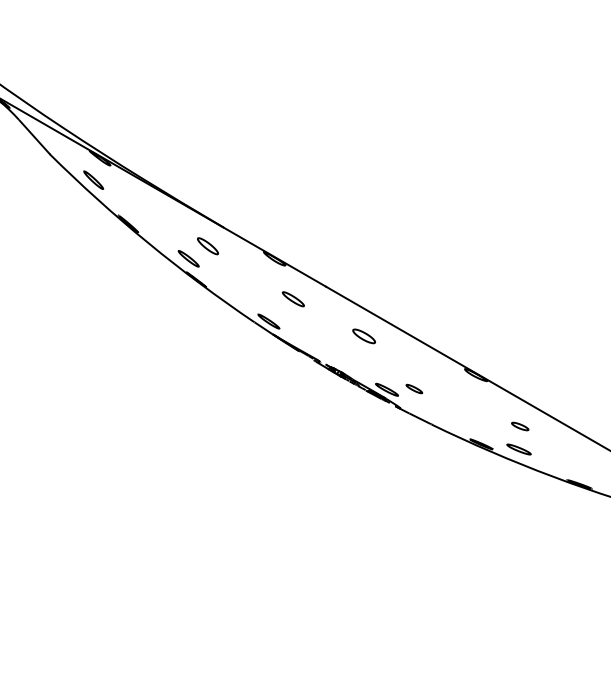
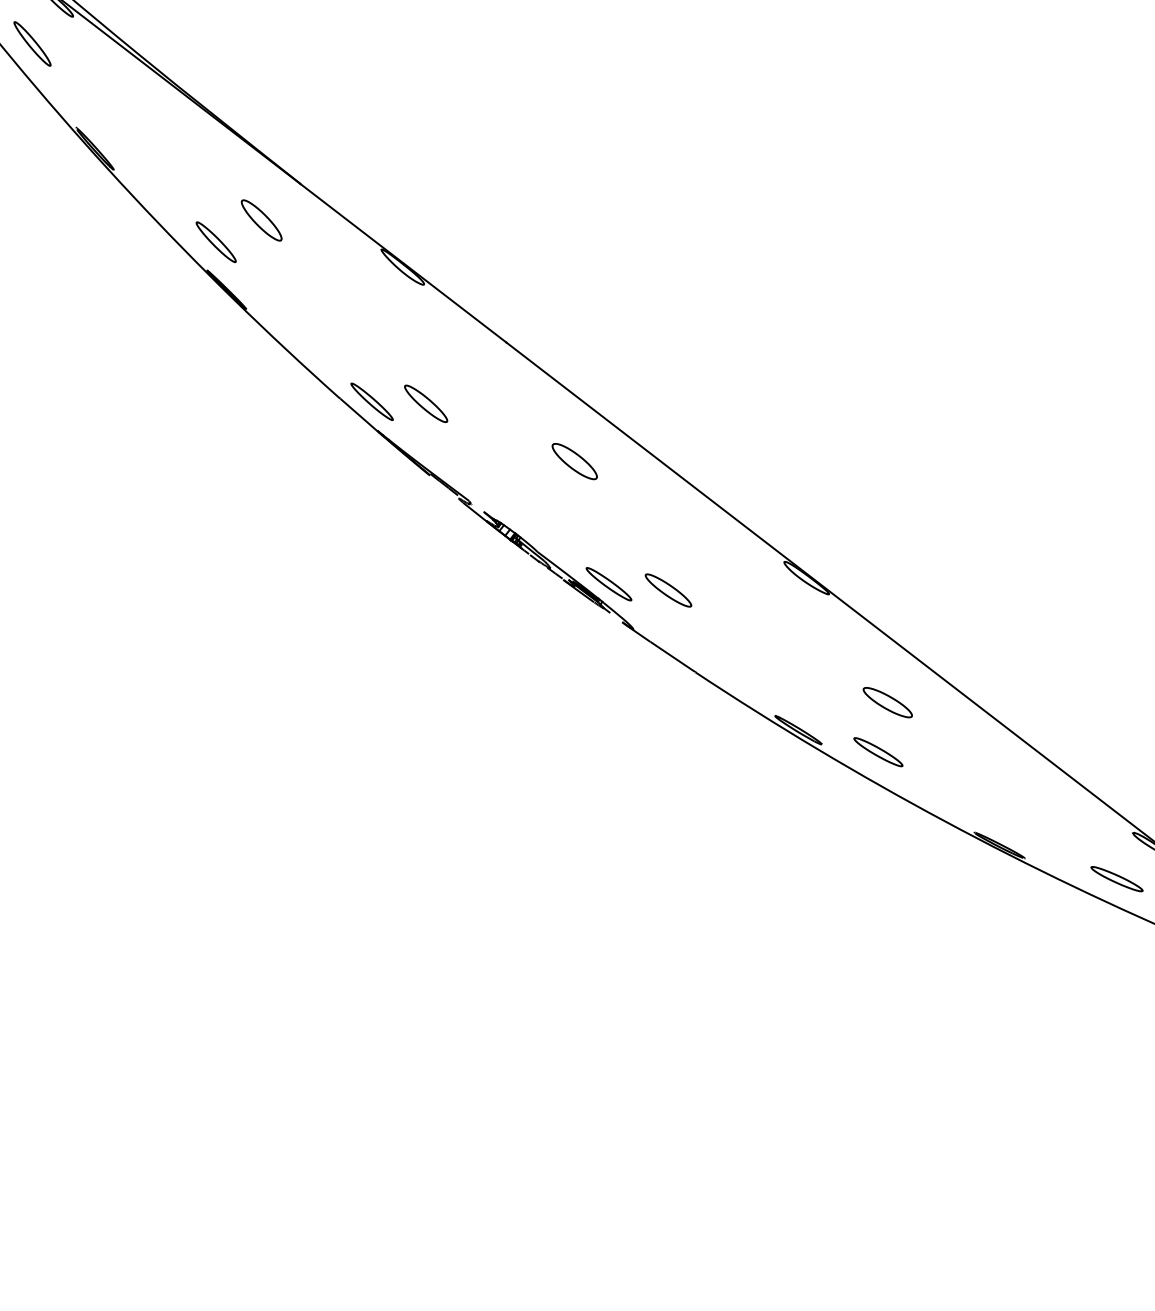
part: (292, 299) -> (424, 404), moved
part: (414, 388) -> (669, 589), size x1.43
part: (519, 426) -> (886, 702), size x1.43

